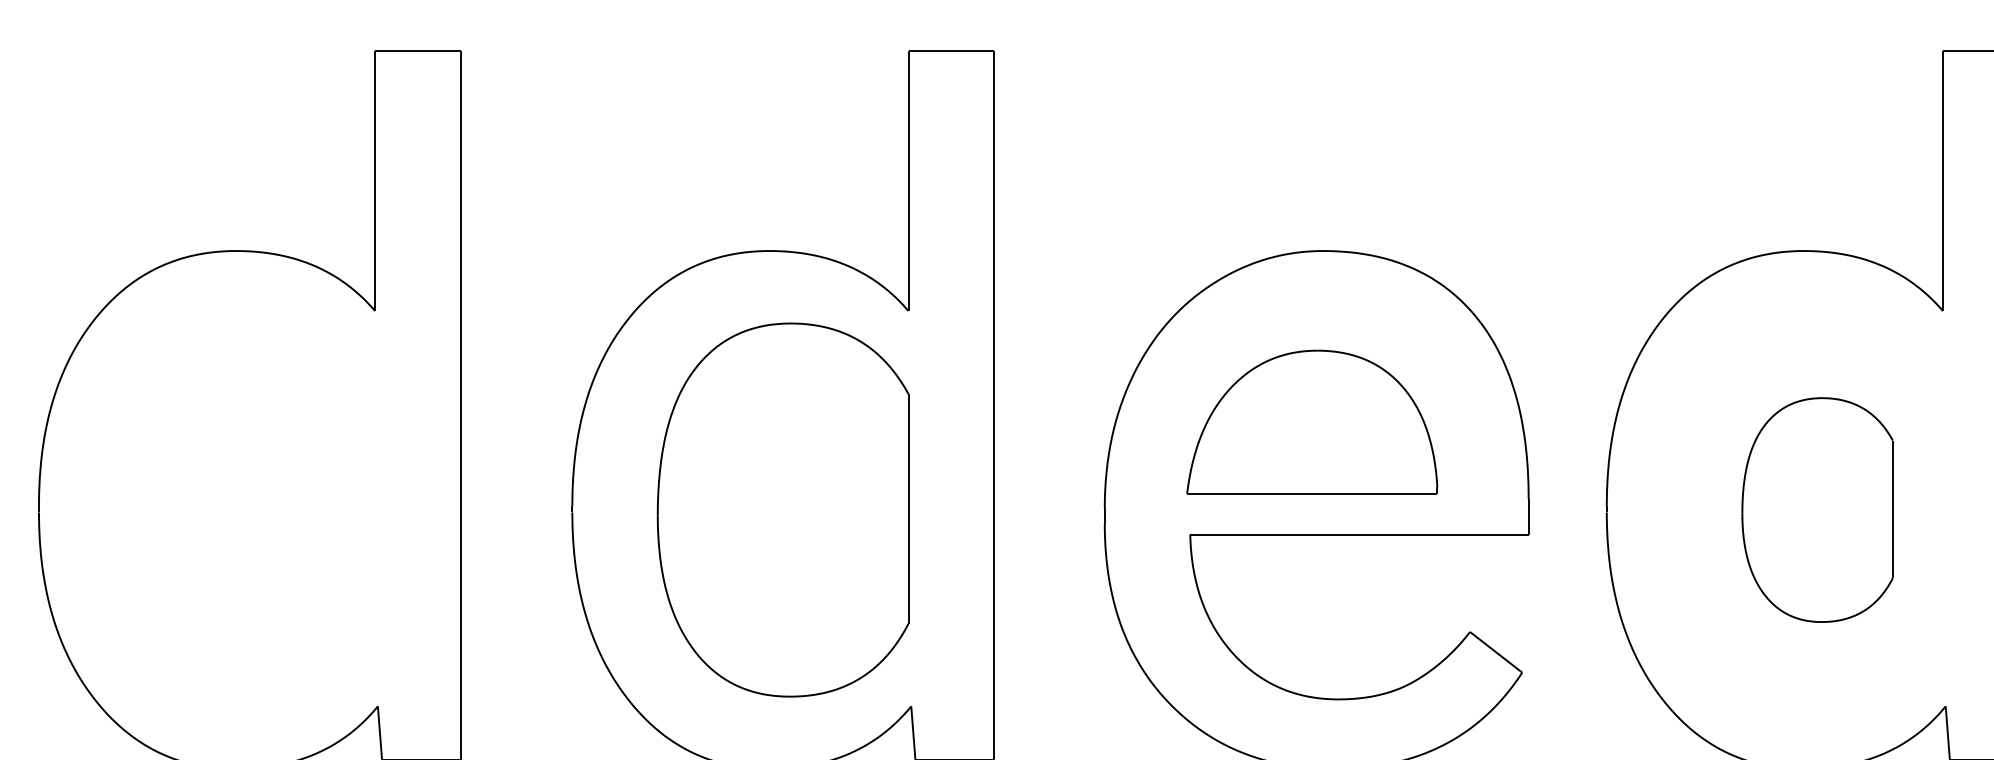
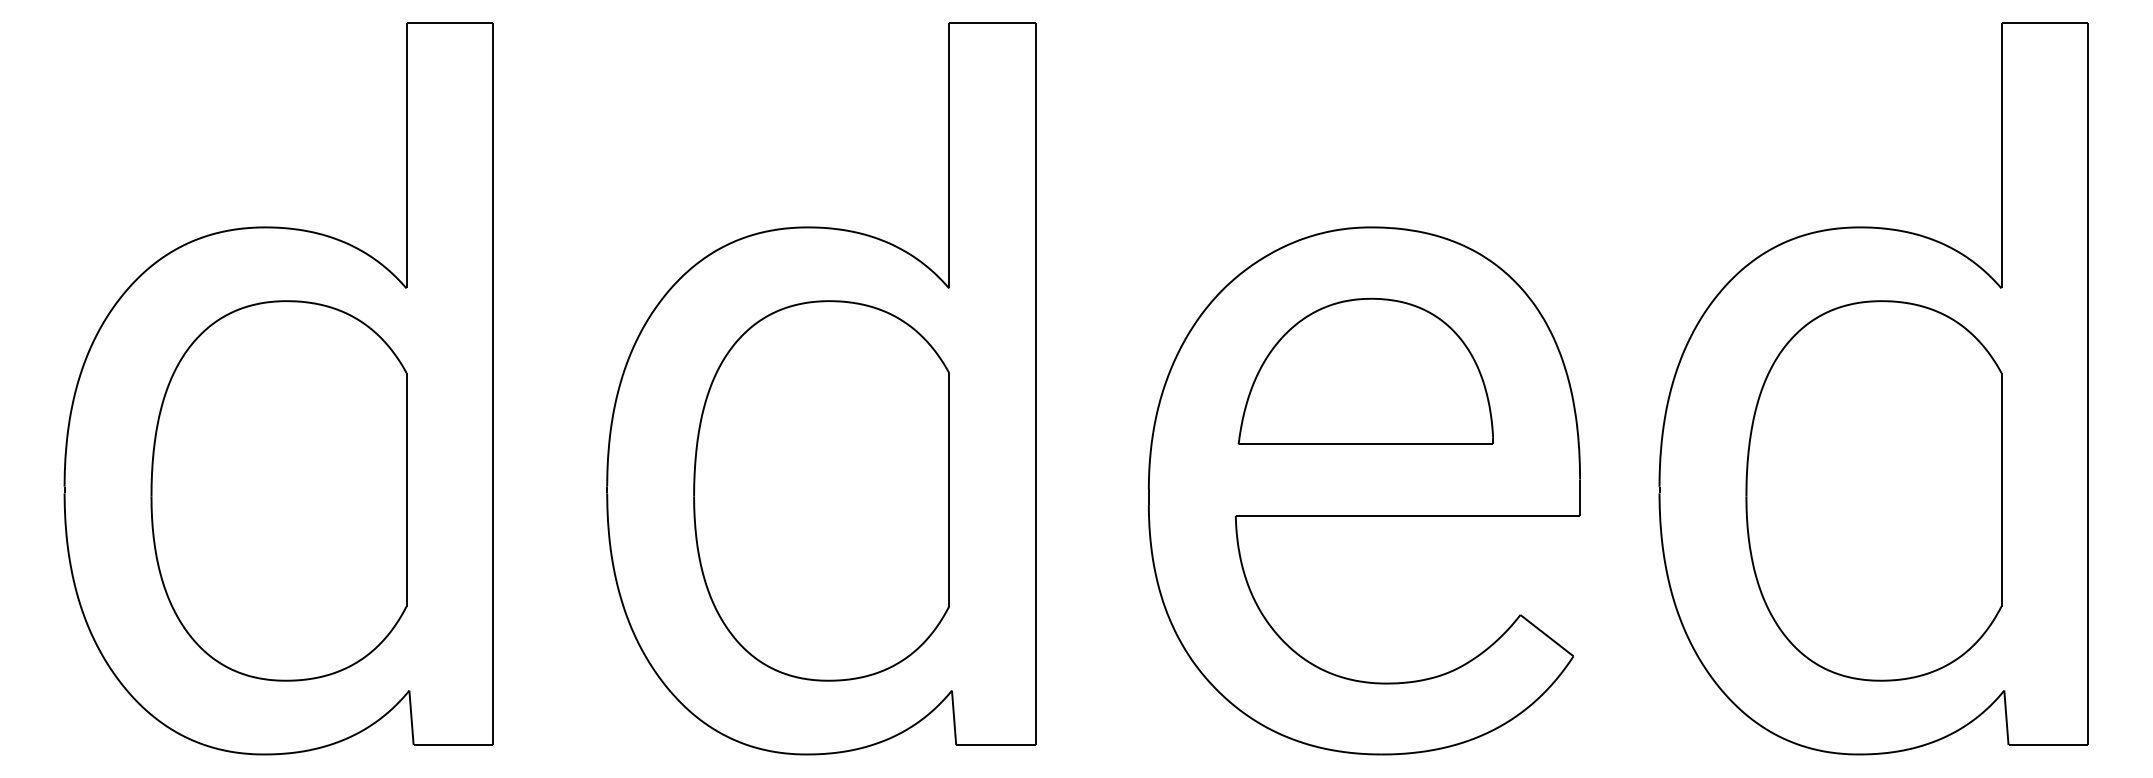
part: (1311, 421) -> (1365, 370), moved
part: (249, 509) -> (278, 490), added
part: (1817, 509) -> (1873, 490), size x1.67

